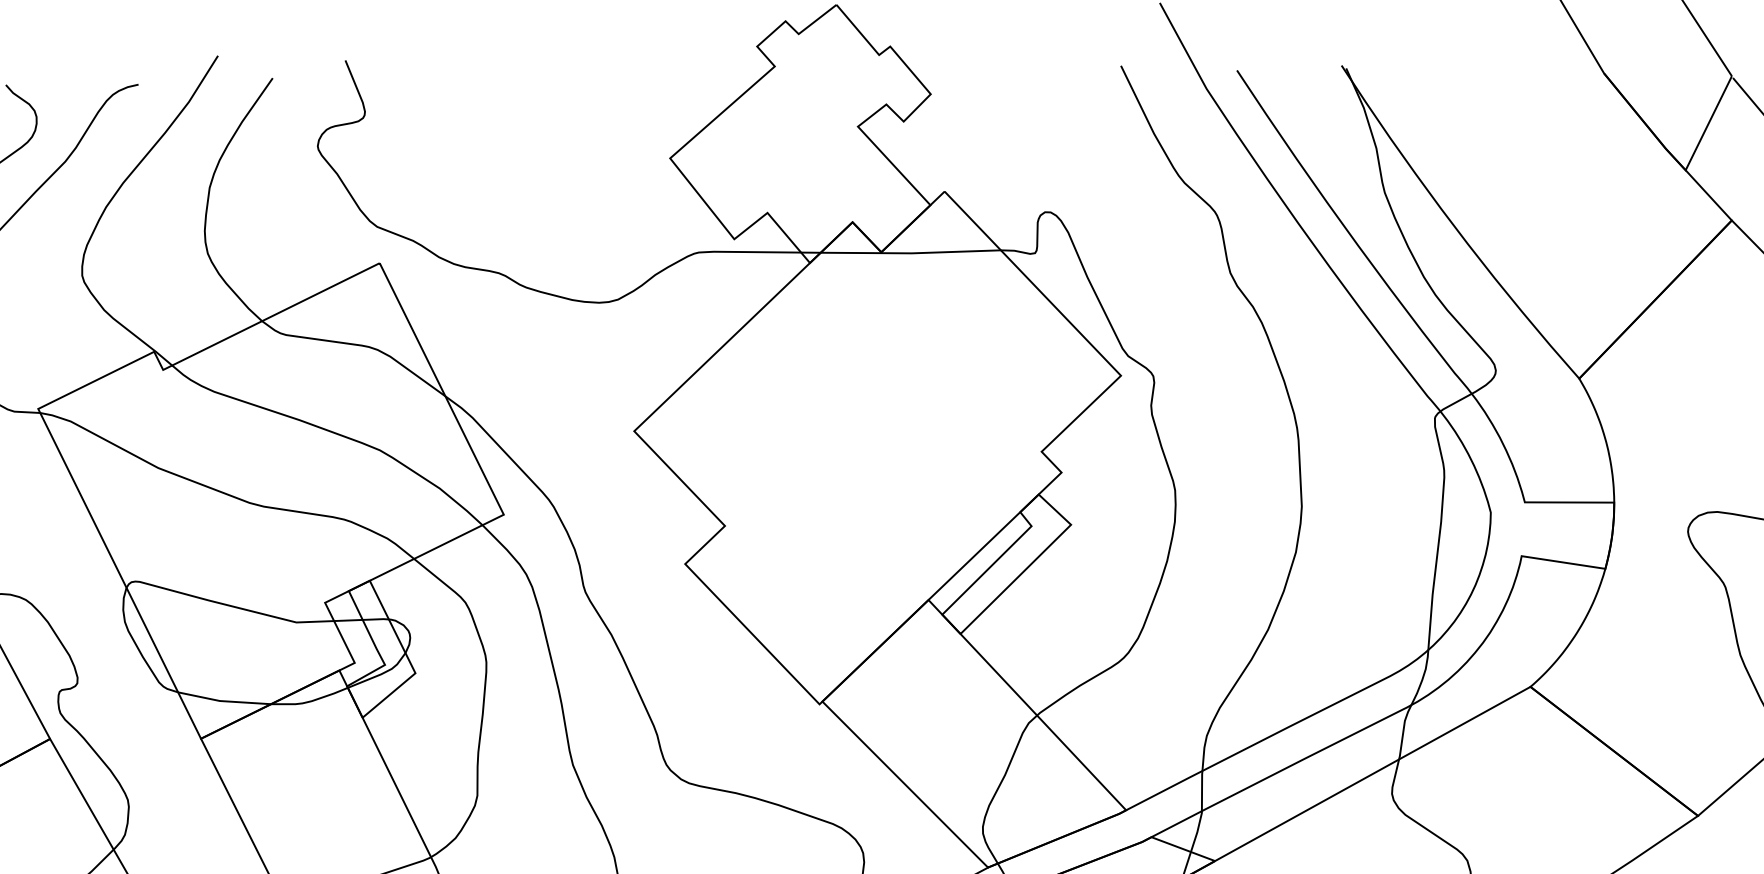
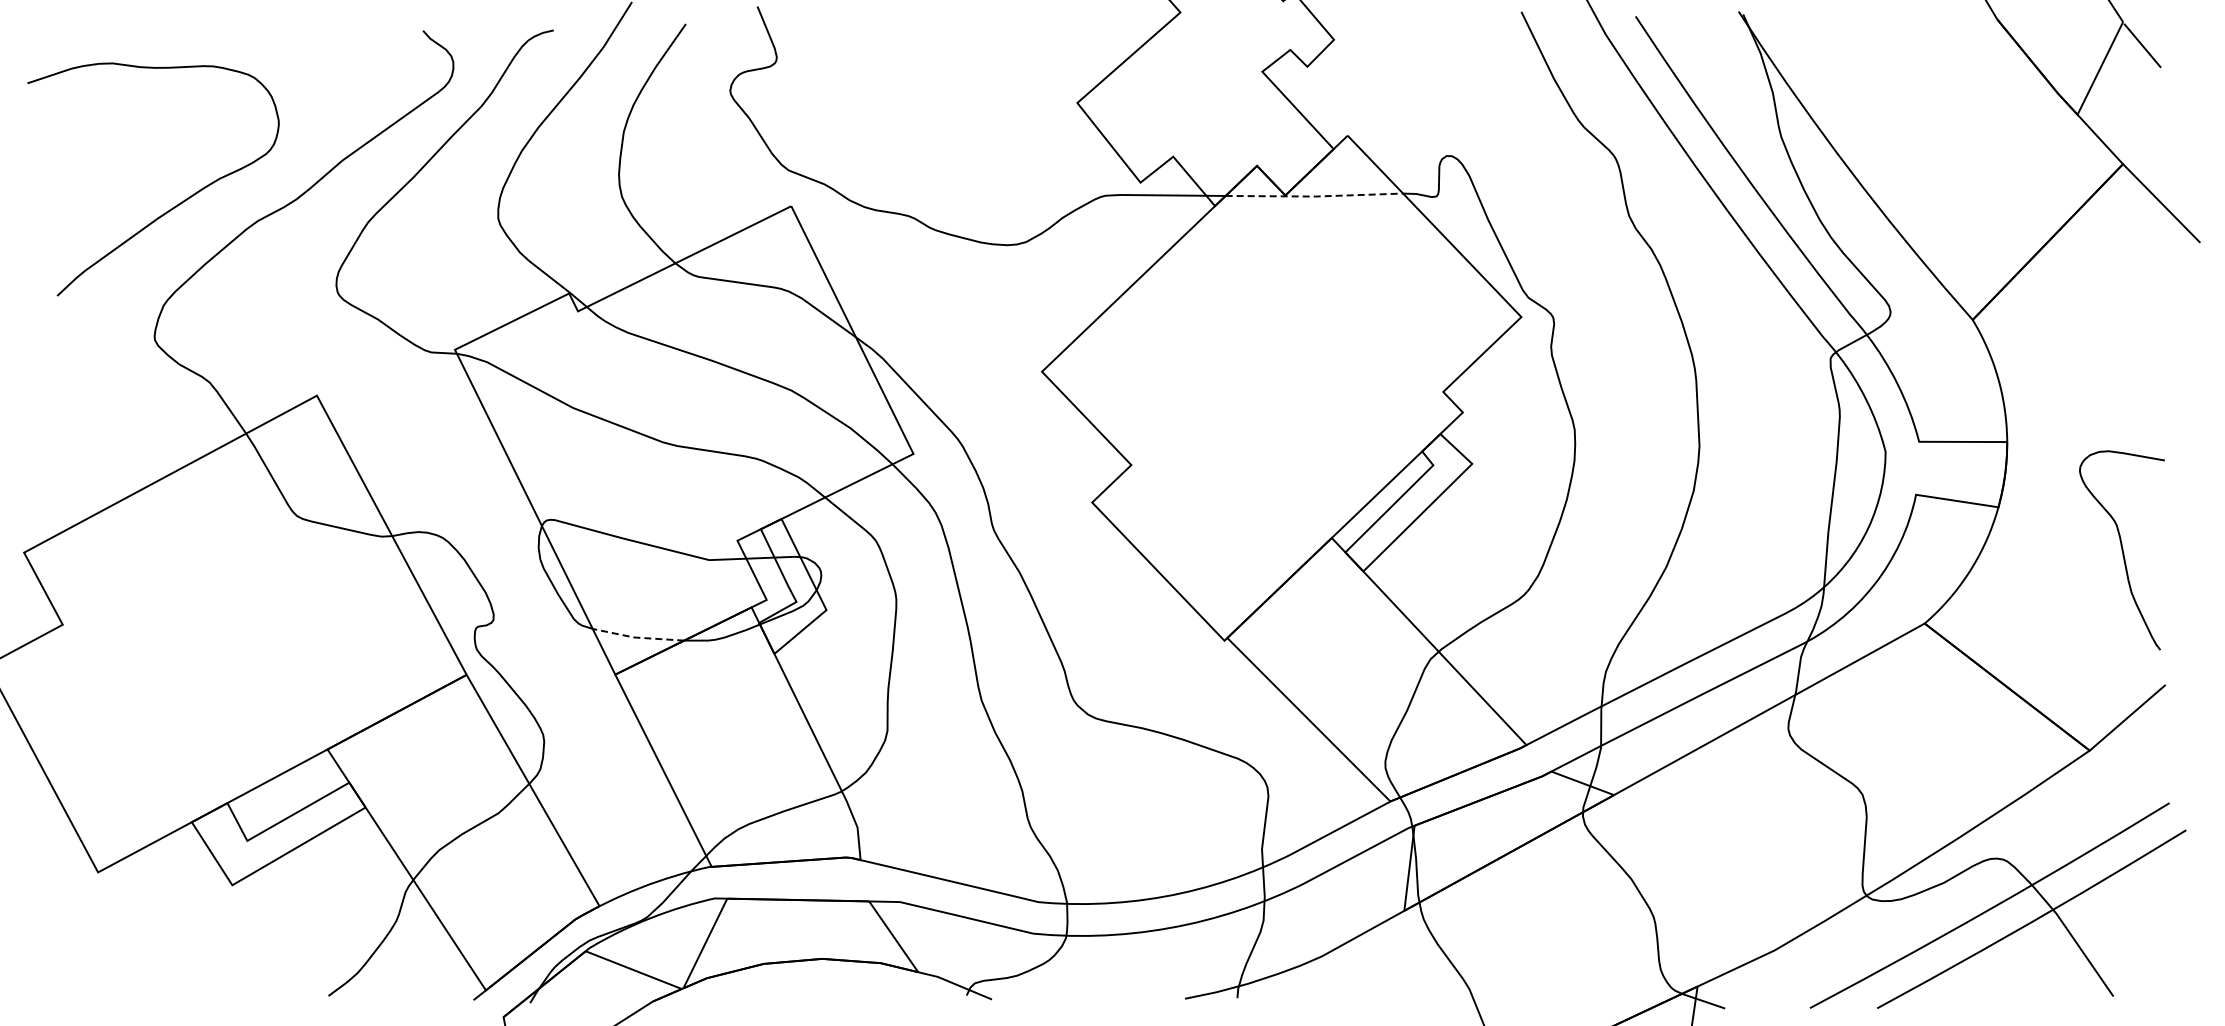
line: (911, 253) -> (1315, 196), solid -> dashed
line: (222, 701) -> (636, 637), solid -> dashed

